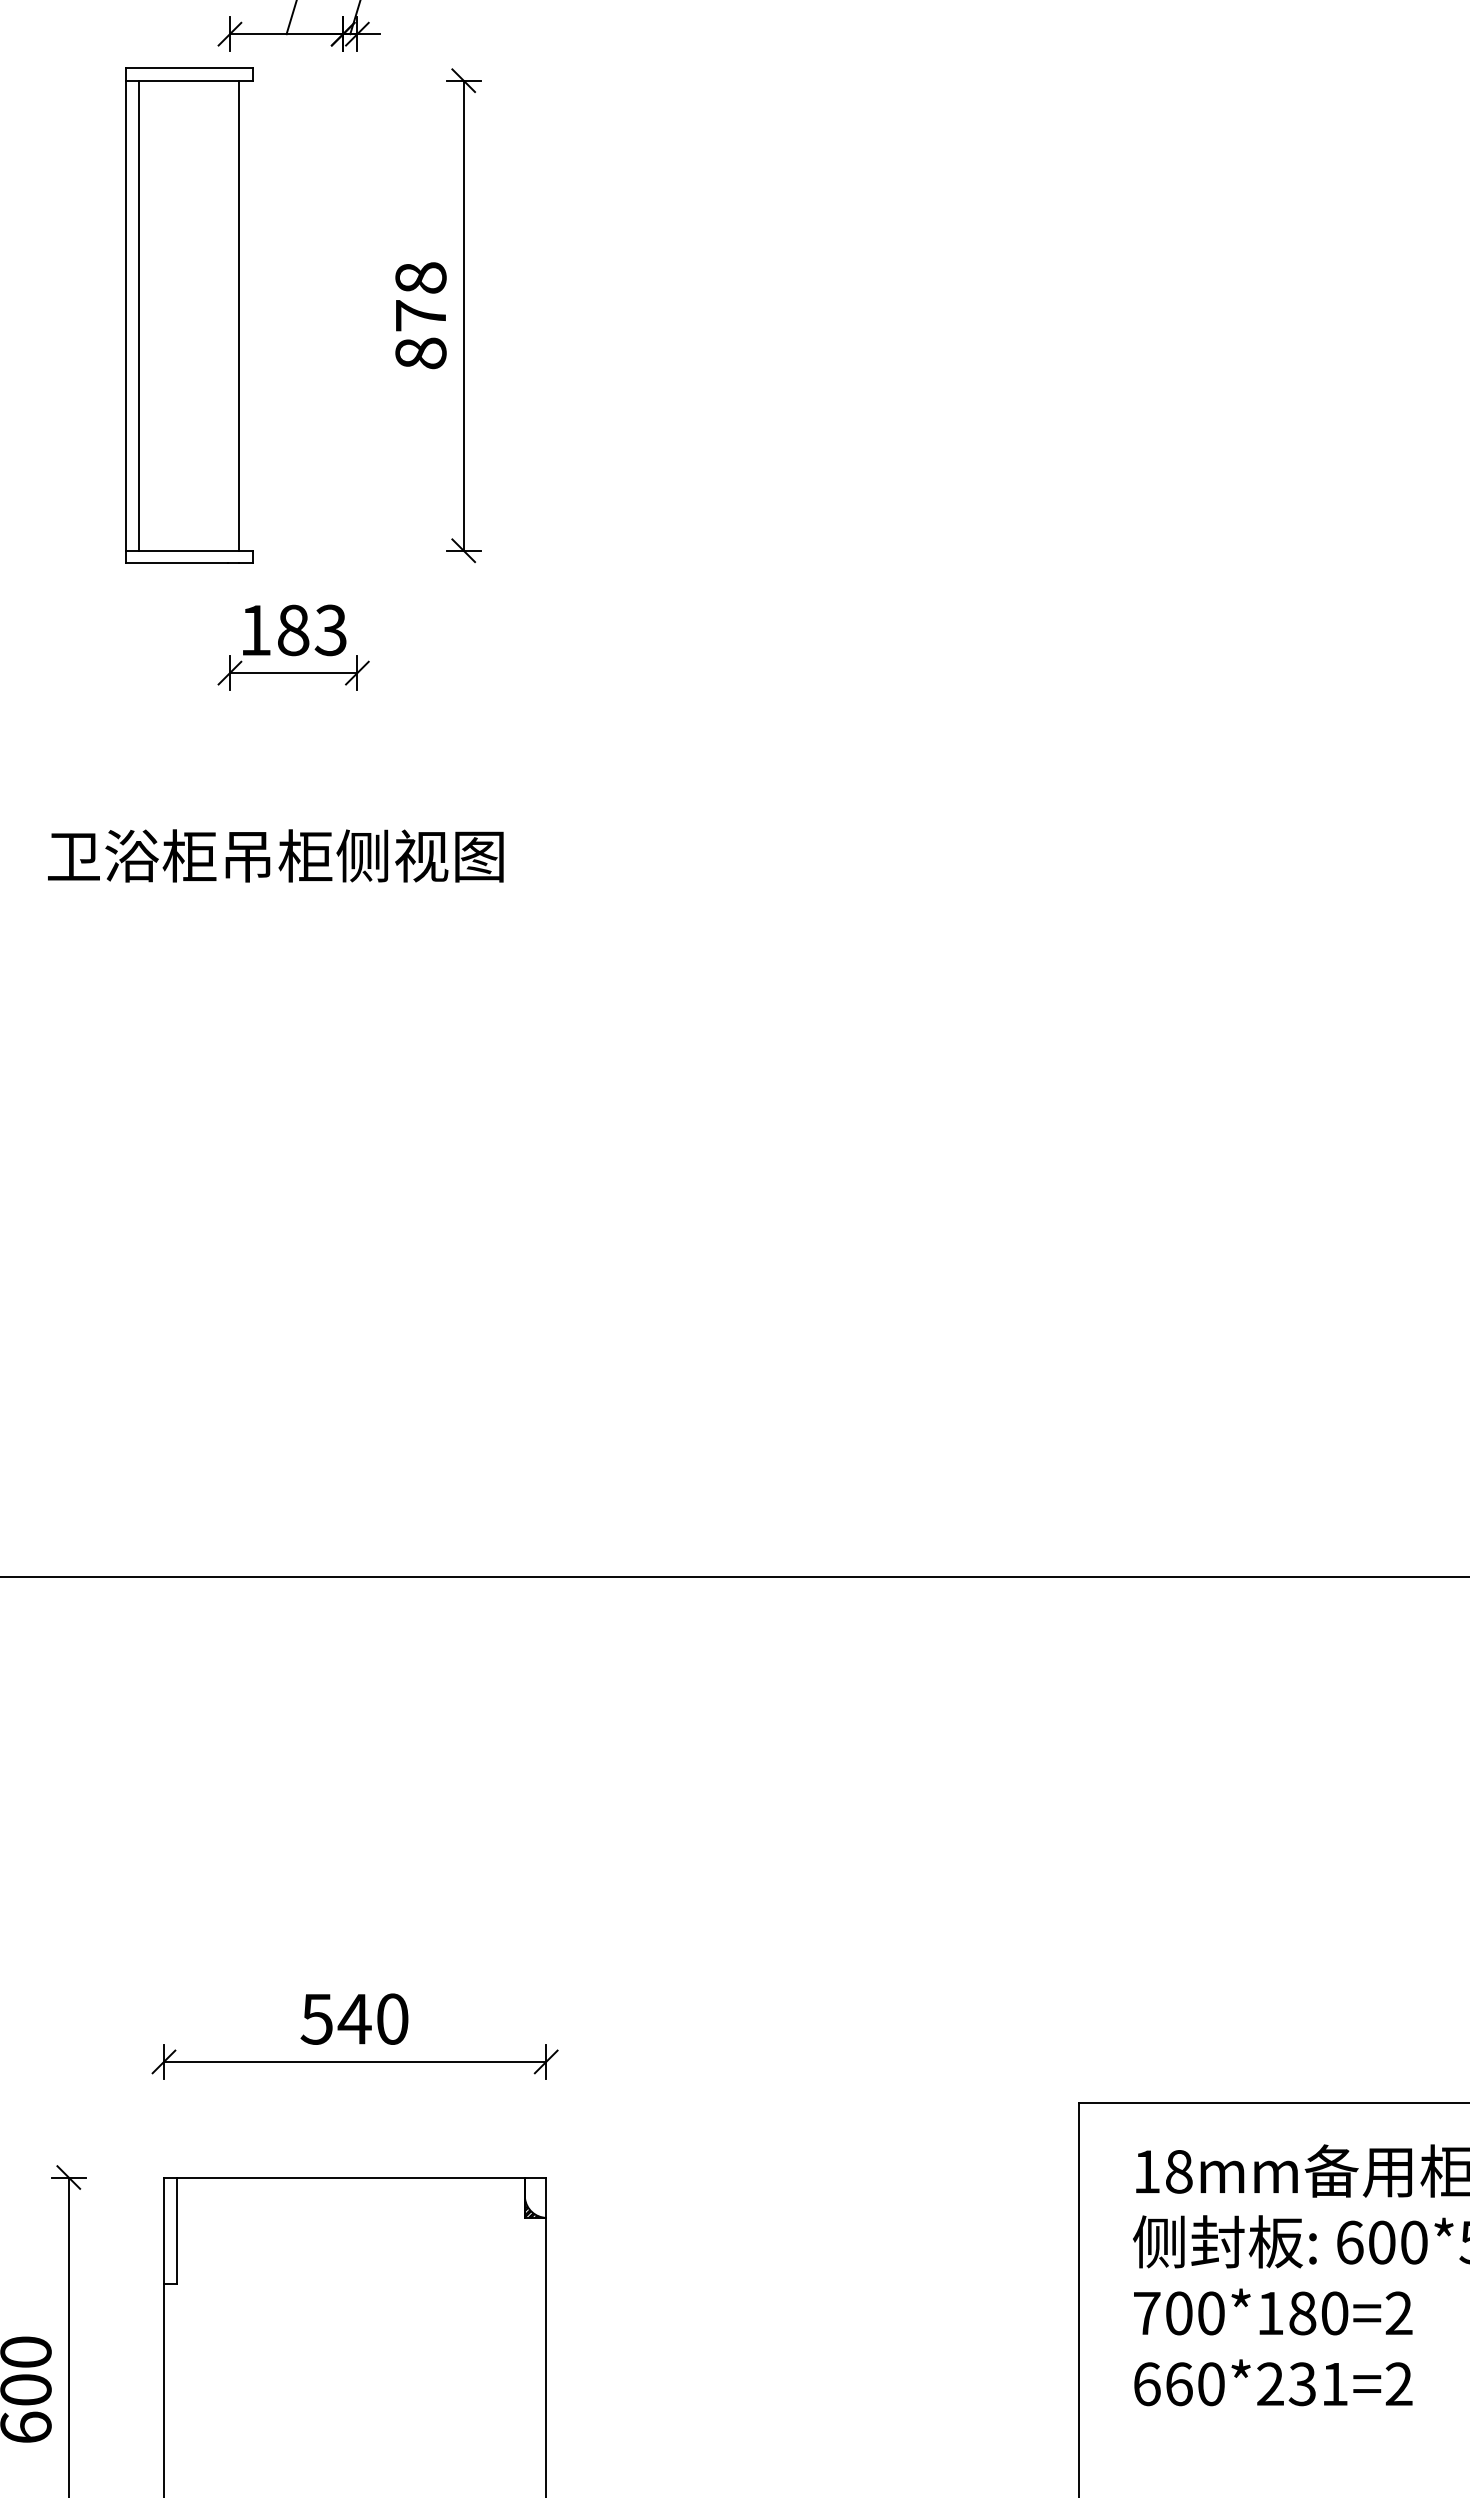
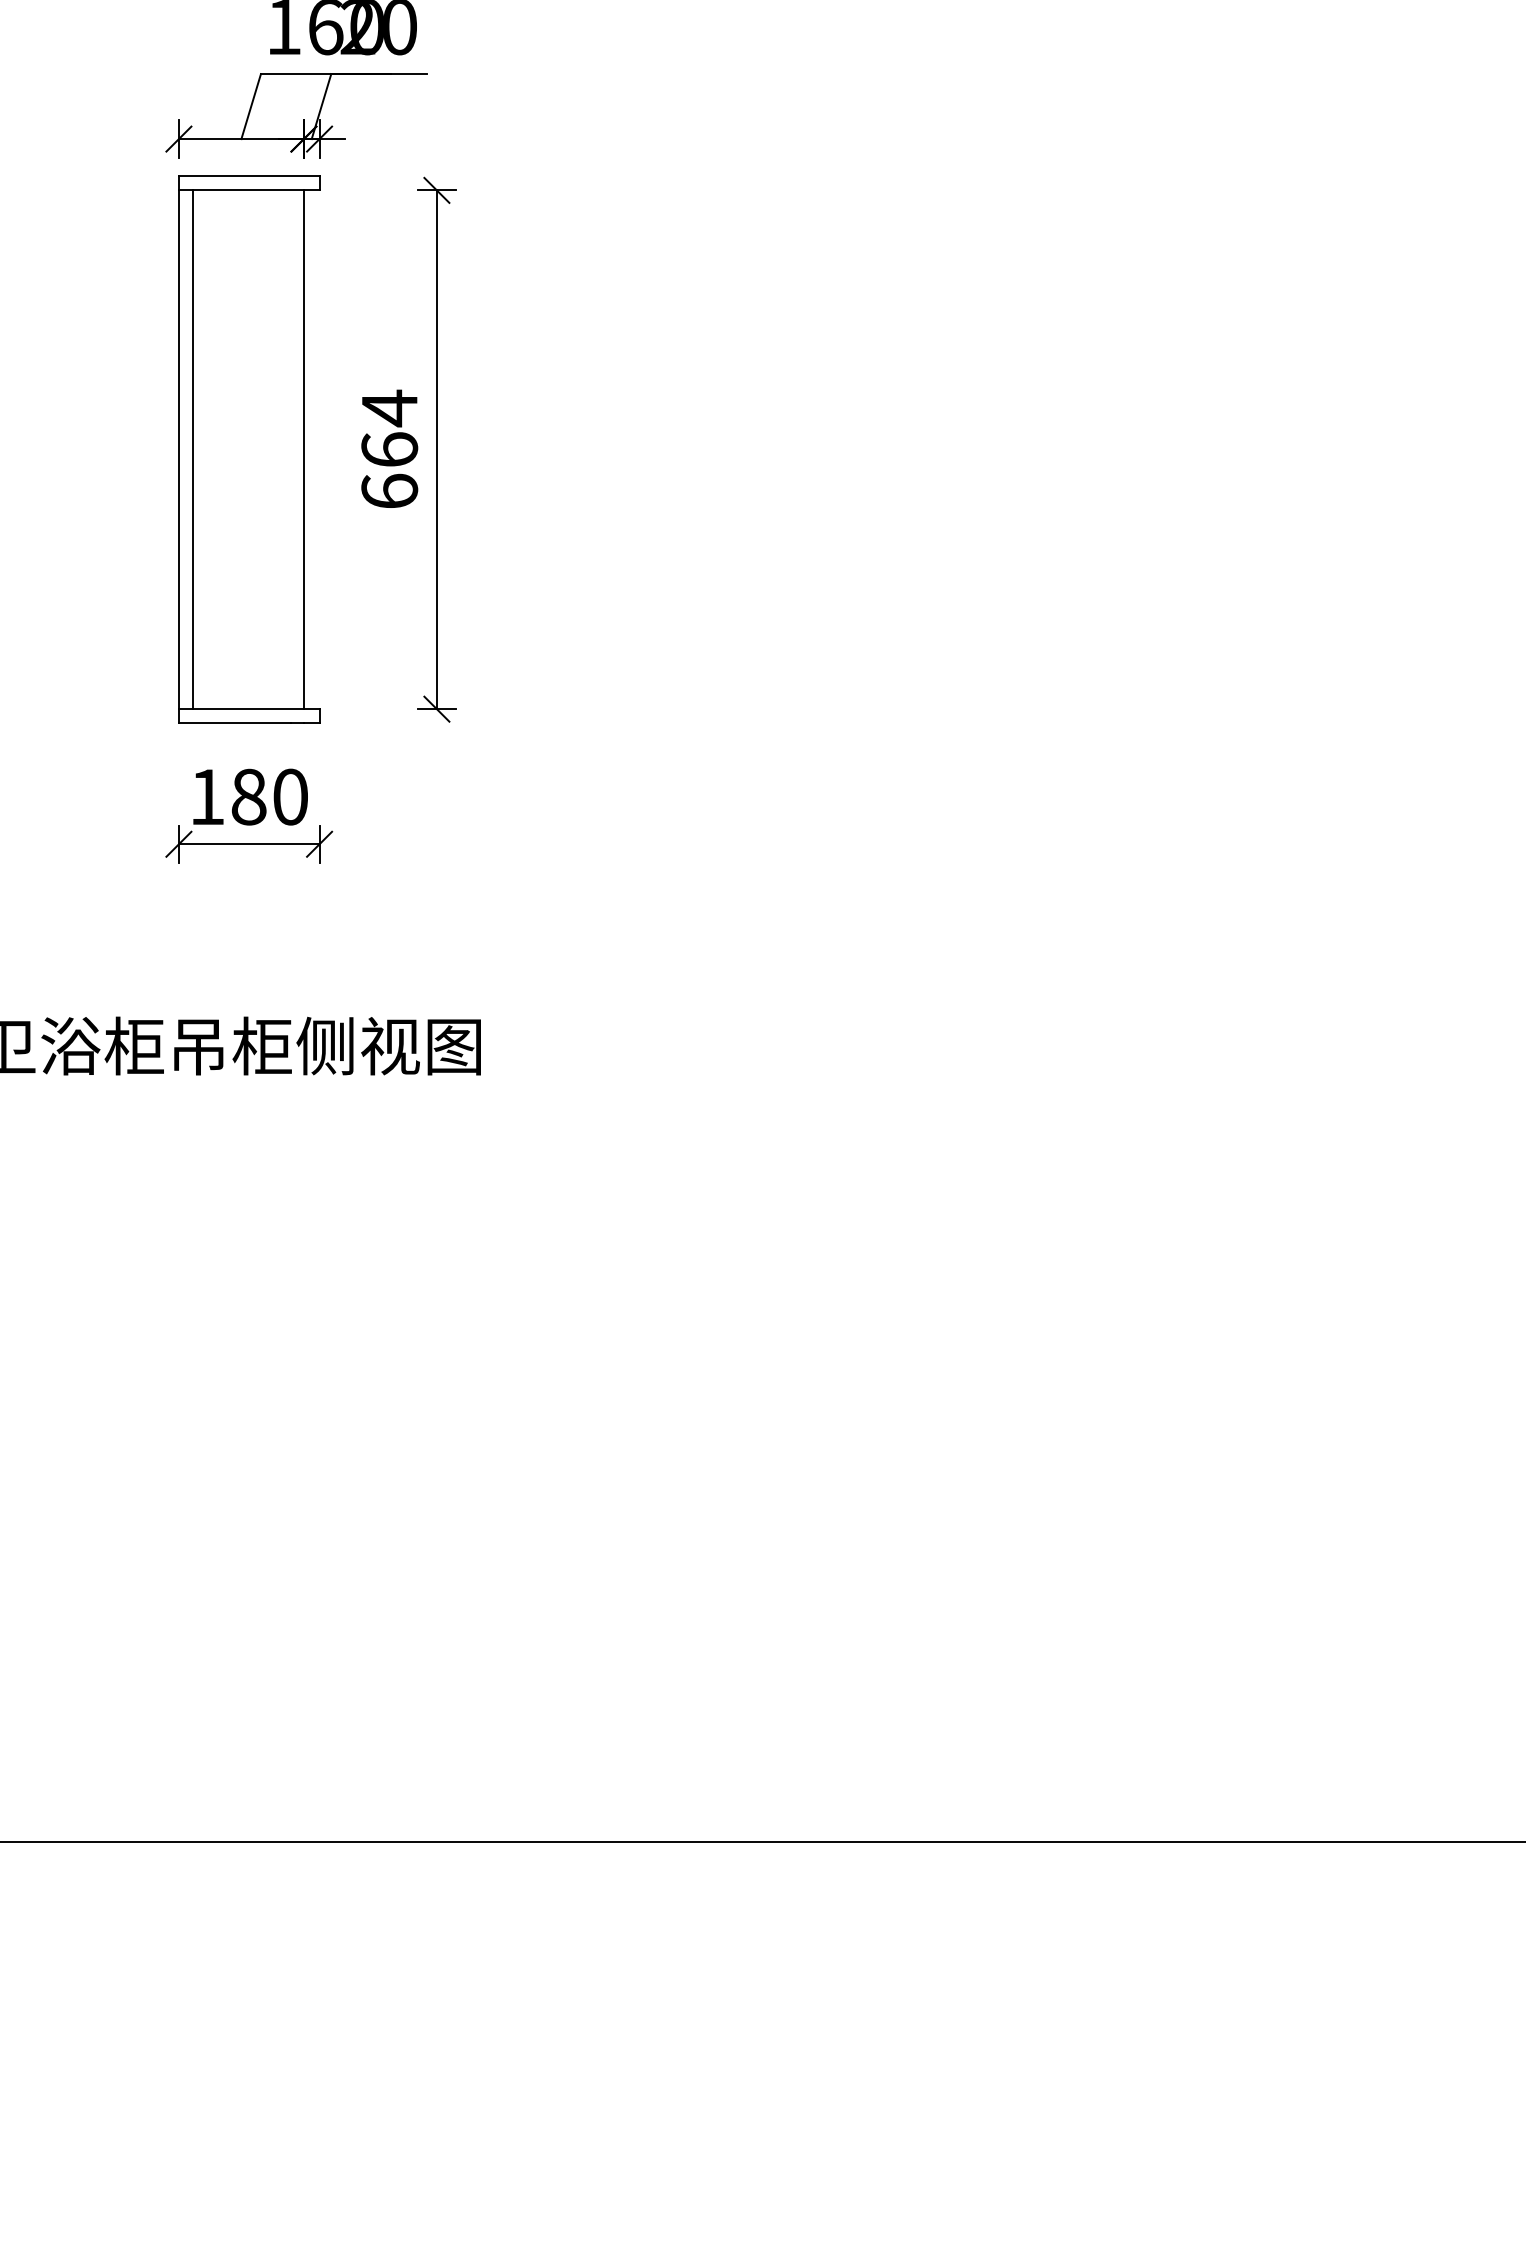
part: (189, 315) -> (249, 449), moved
text: (420, 315) -> (389, 449), 878 -> 664
text: (330, 630) -> (289, 797), 183 -> 180

